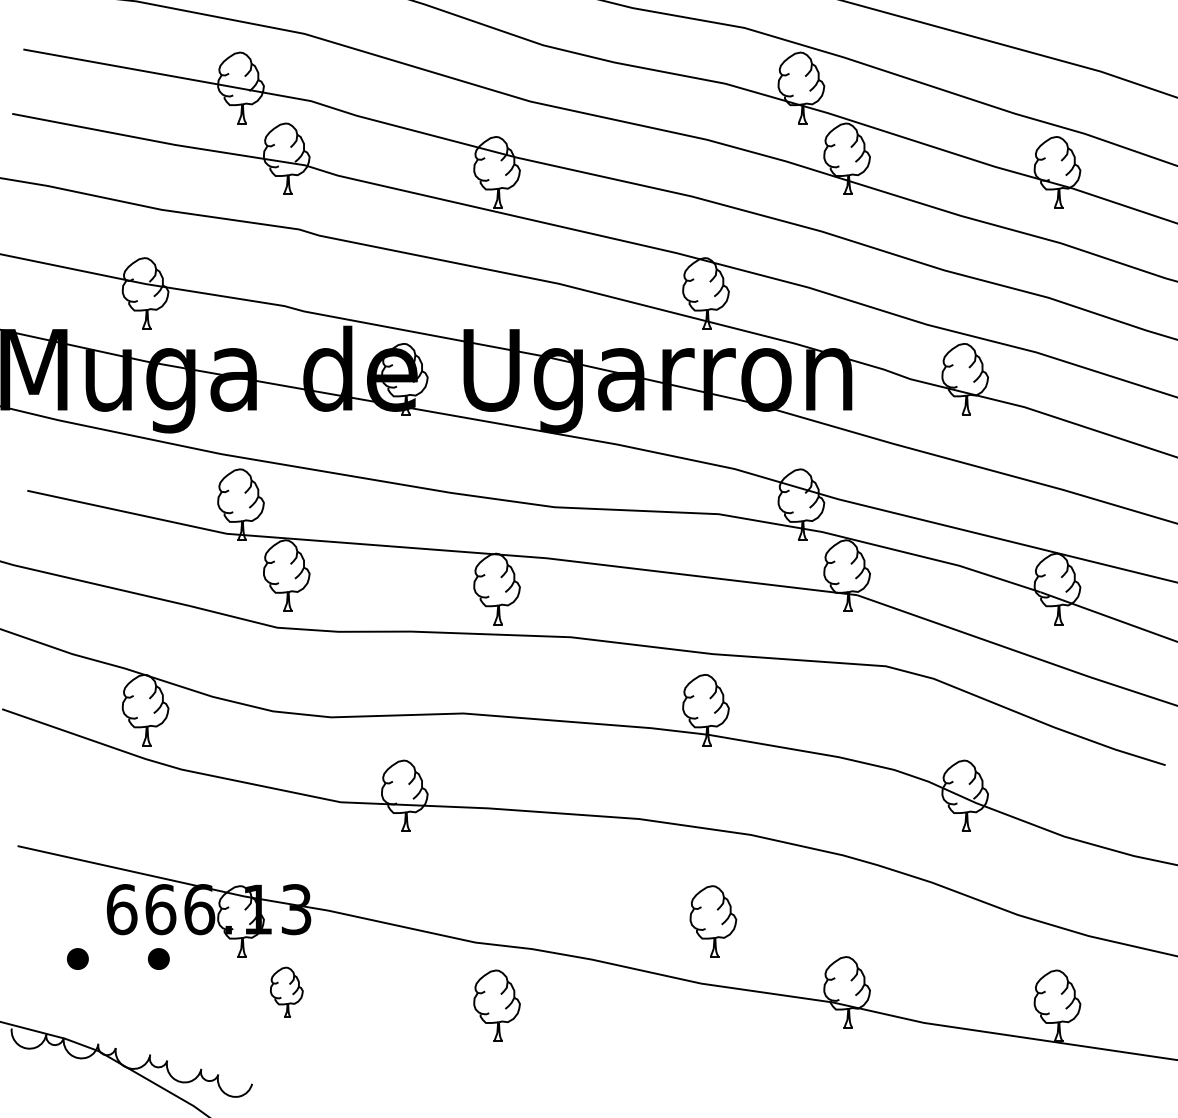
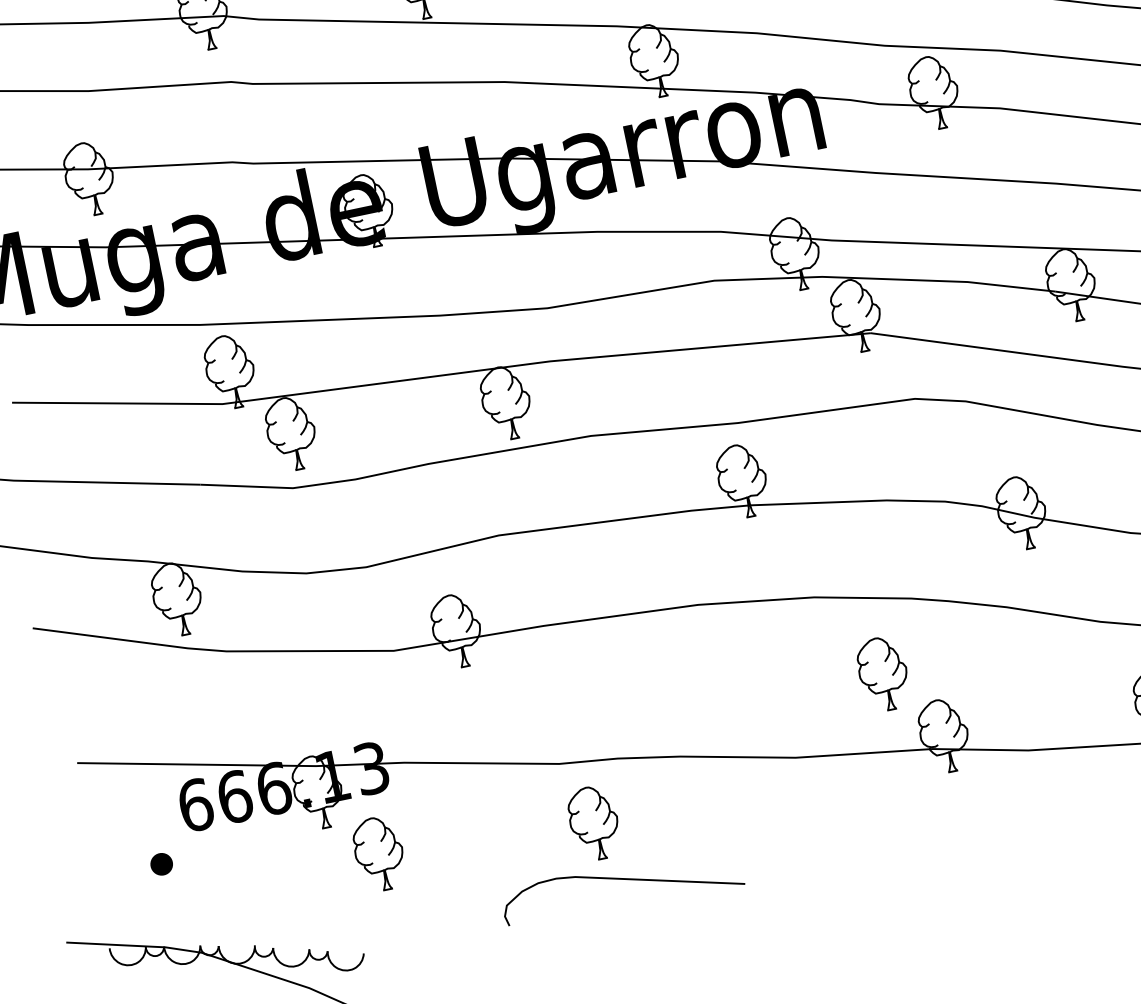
part: (713, 921) -> (883, 674), moved
part: (158, 958) -> (242, 846), removed
part: (286, 992) -> (379, 854), size x1.43
curve: (512, 1065) -> (622, 880), added

